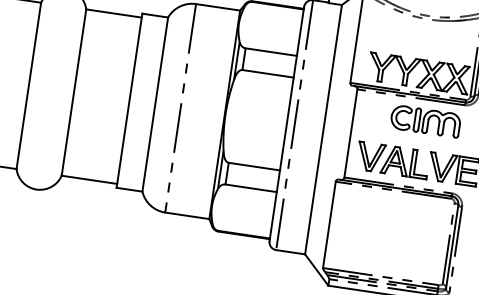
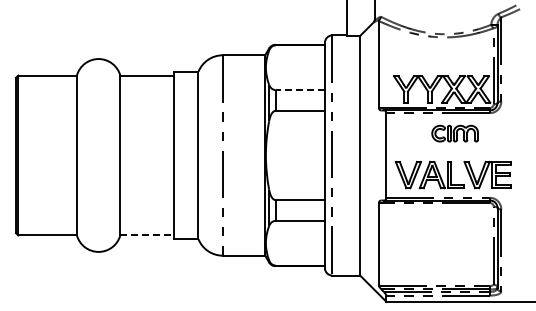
line: (271, 52) -> (300, 90), solid -> dashed
part: (425, 121) -> (454, 133), size x0.7
line: (89, 179) -> (147, 235), solid -> dashed

